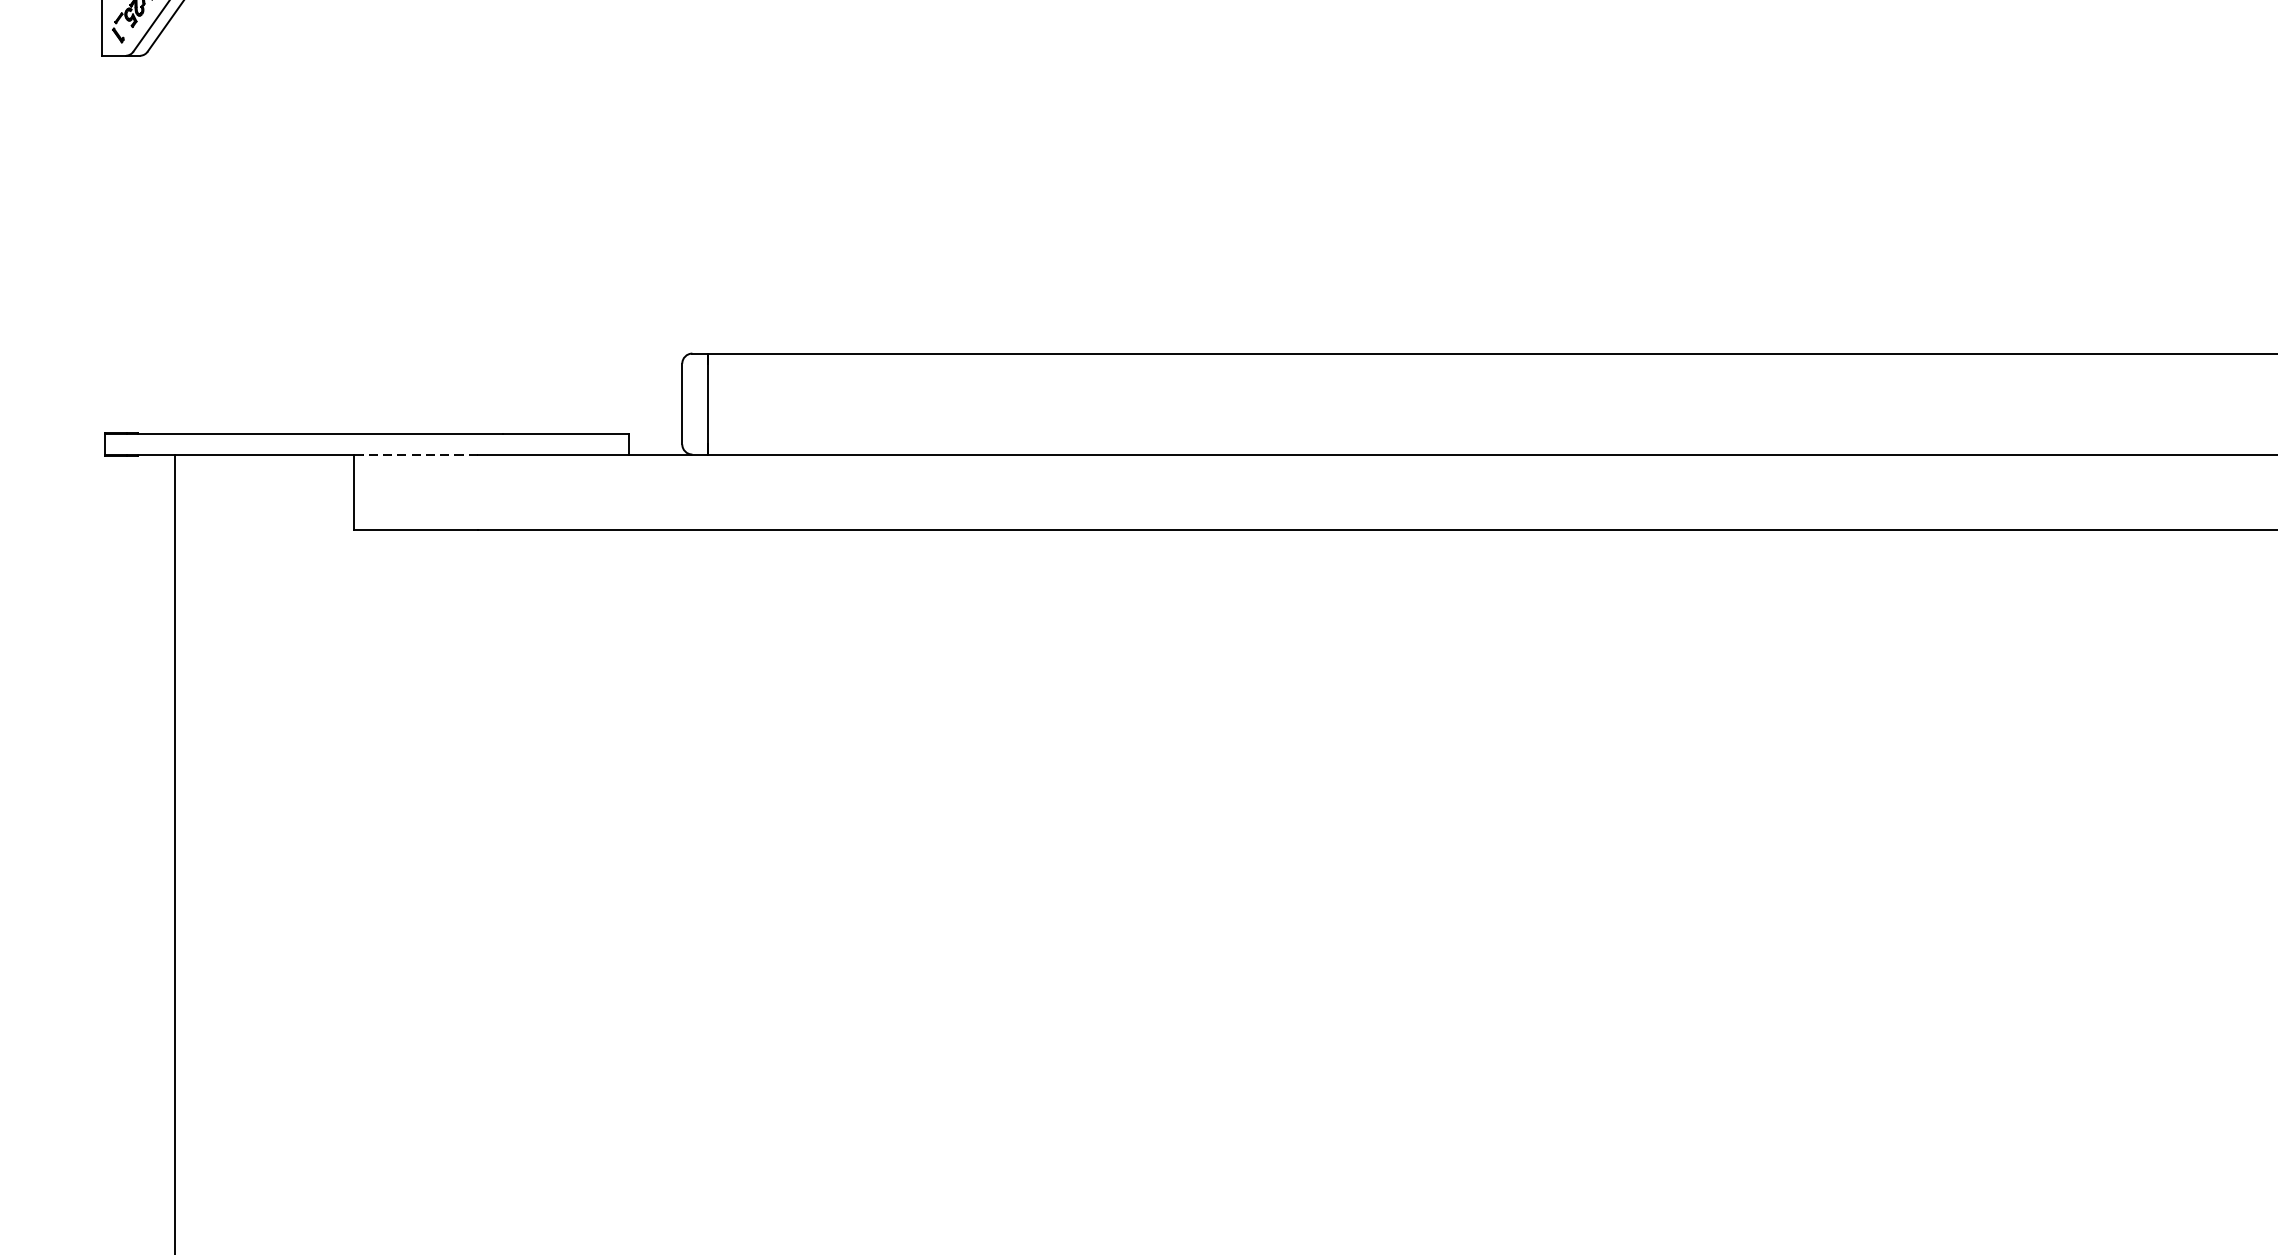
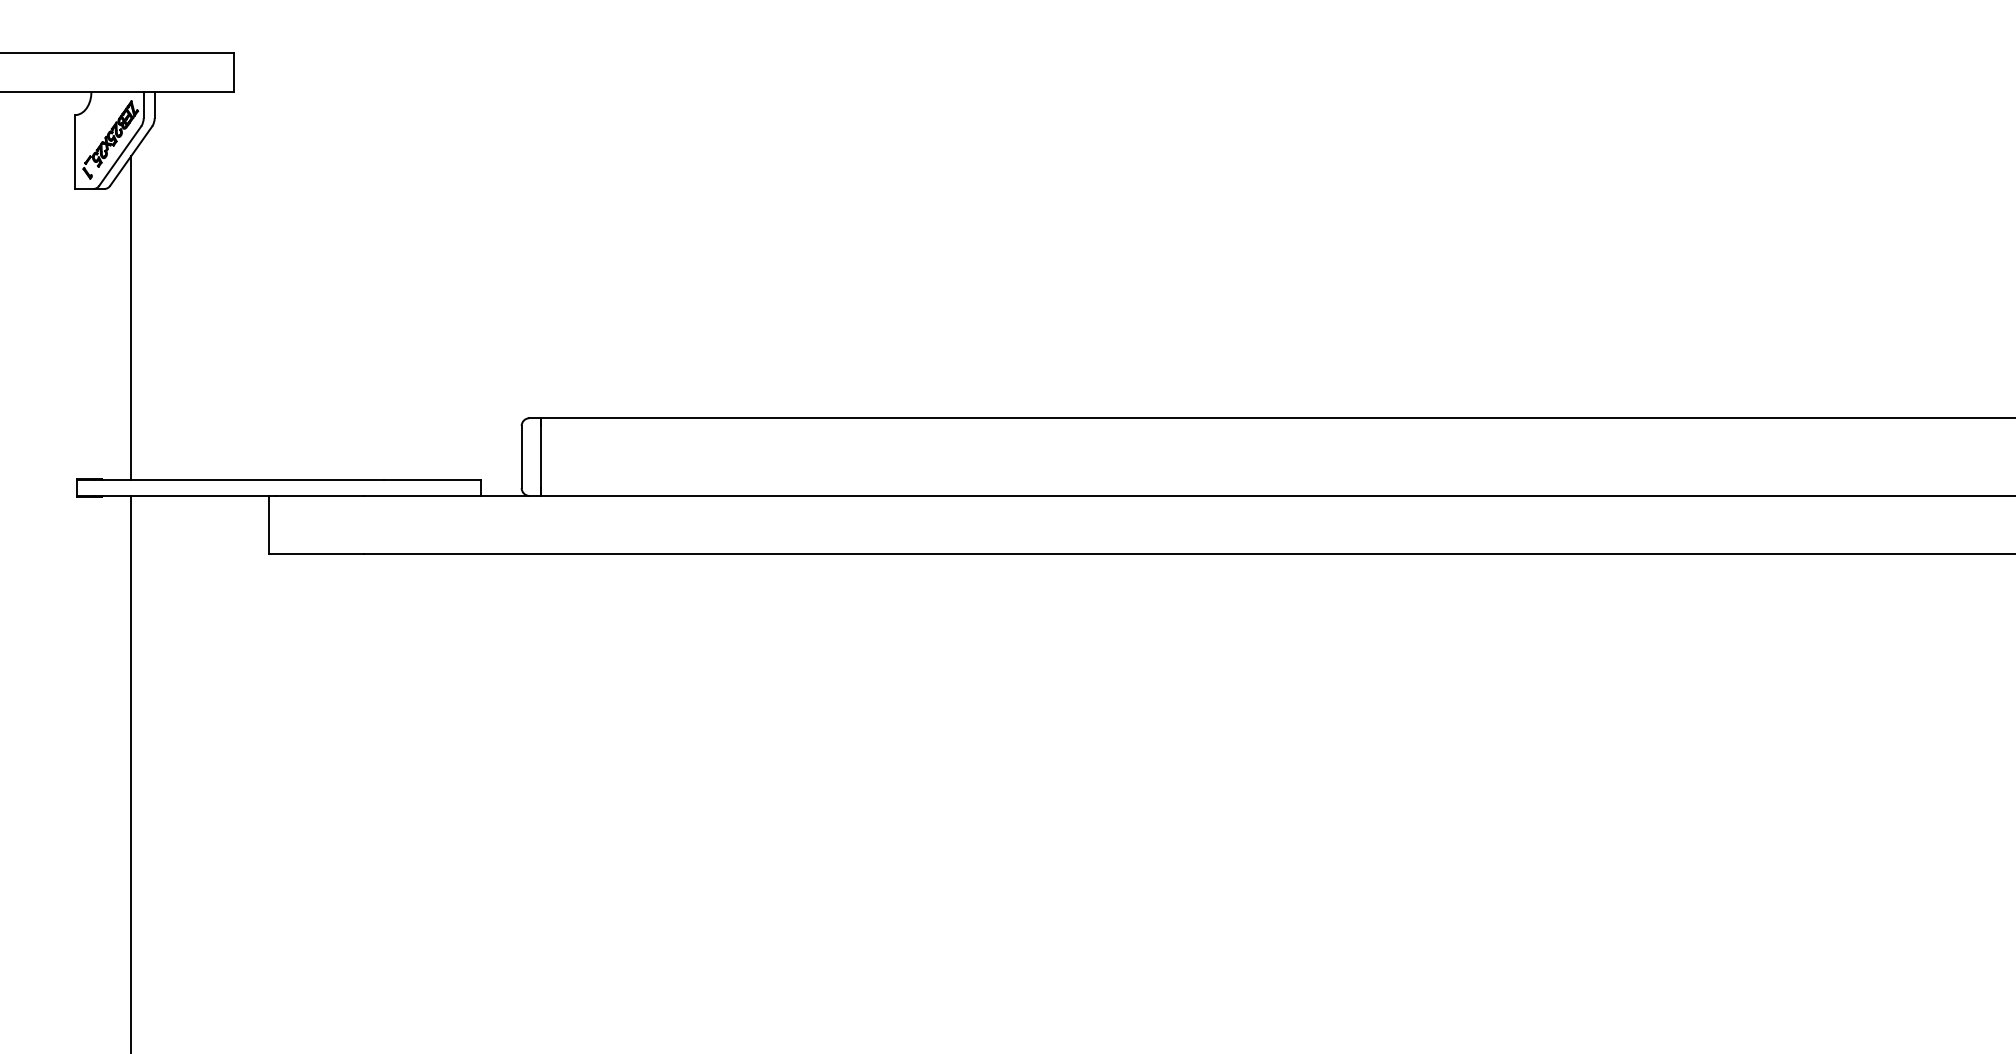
line: (175, 224) -> (131, 318), added
line: (419, 453) -> (319, 495), dashed -> solid

